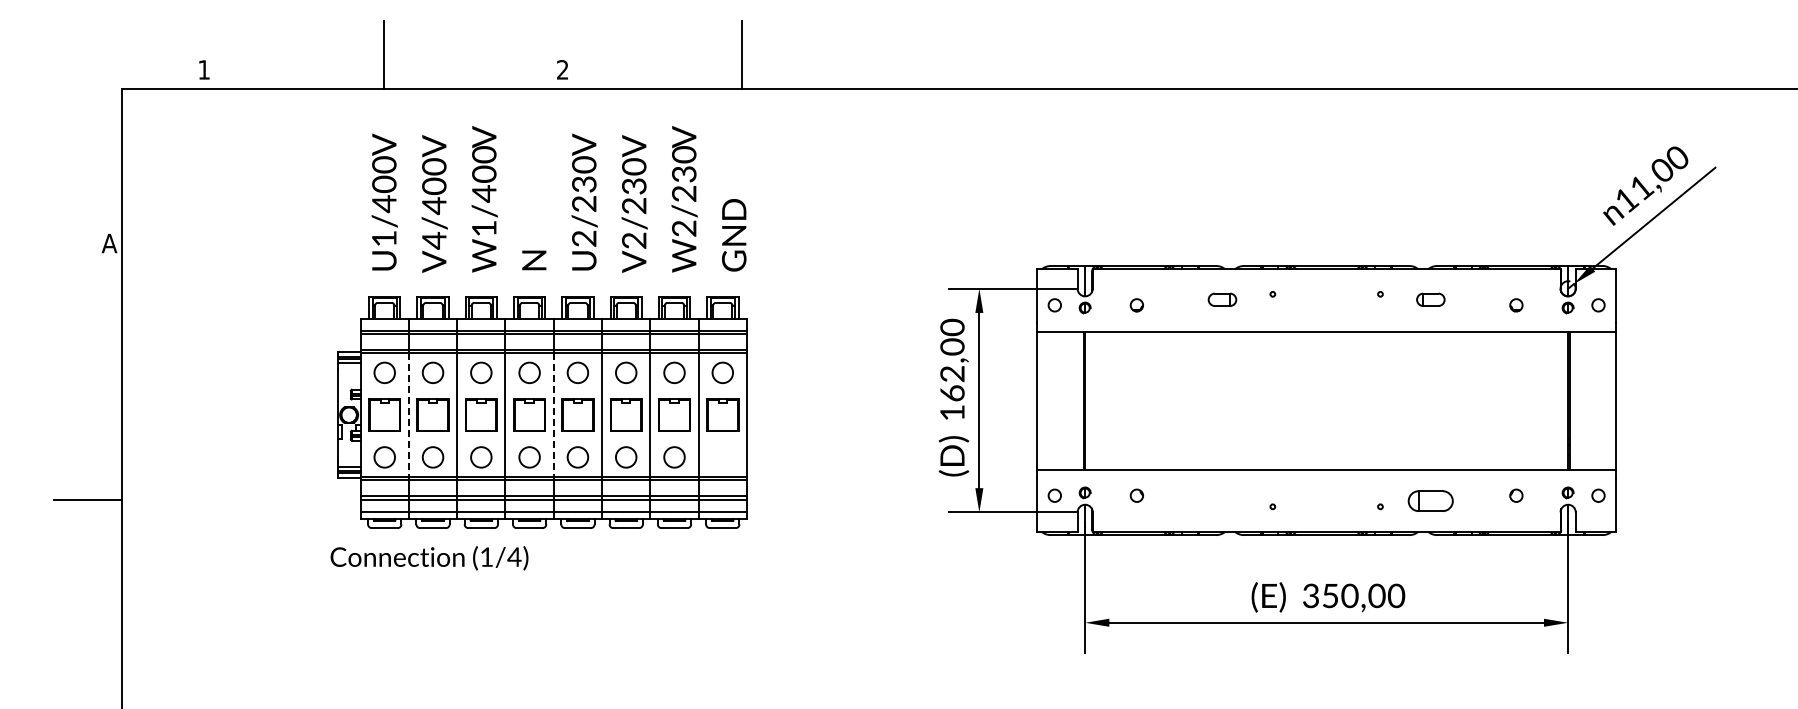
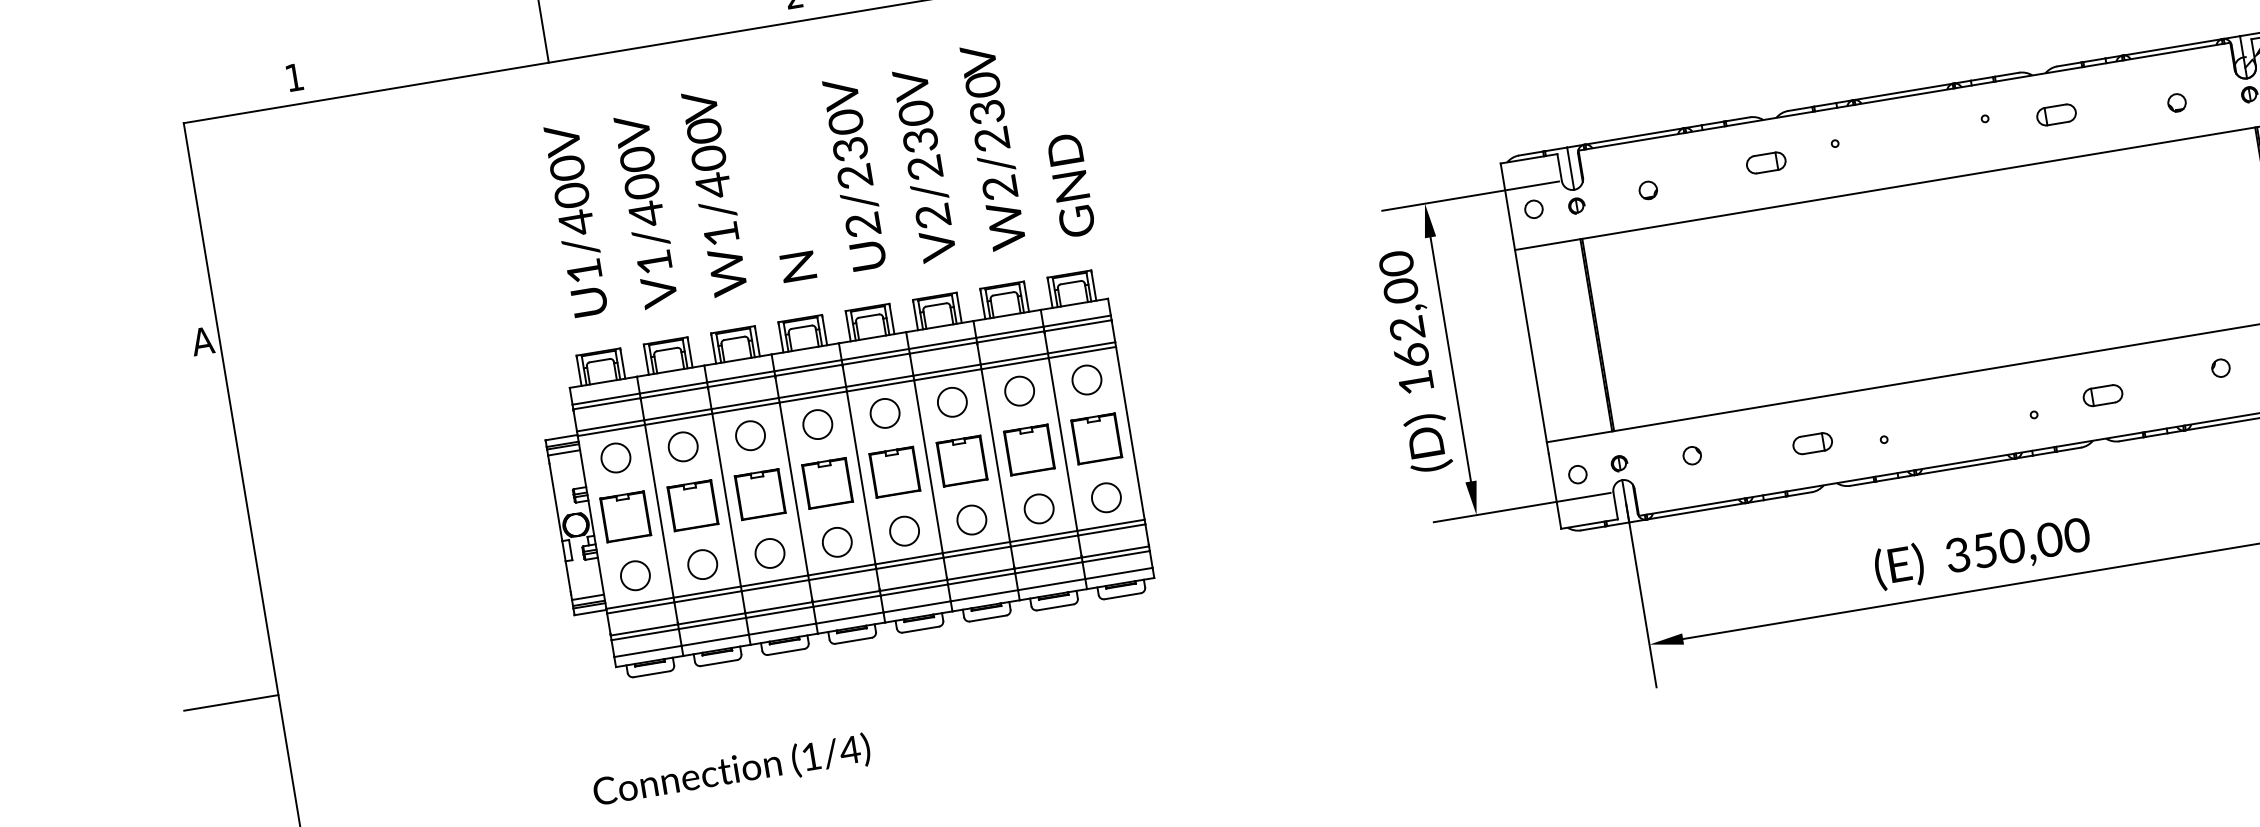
text: (434, 240) -> (654, 262), V4/400 -> V1/400
line: (408, 415) -> (658, 511), dashed -> solid
line: (553, 415) -> (860, 478), dashed -> solid
circle: (722, 457) -> (1106, 497), added
part: (1222, 501) -> (1812, 443), added
part: (1430, 501) -> (2102, 395), size x0.62
text: (429, 558) -> (731, 771), moved

